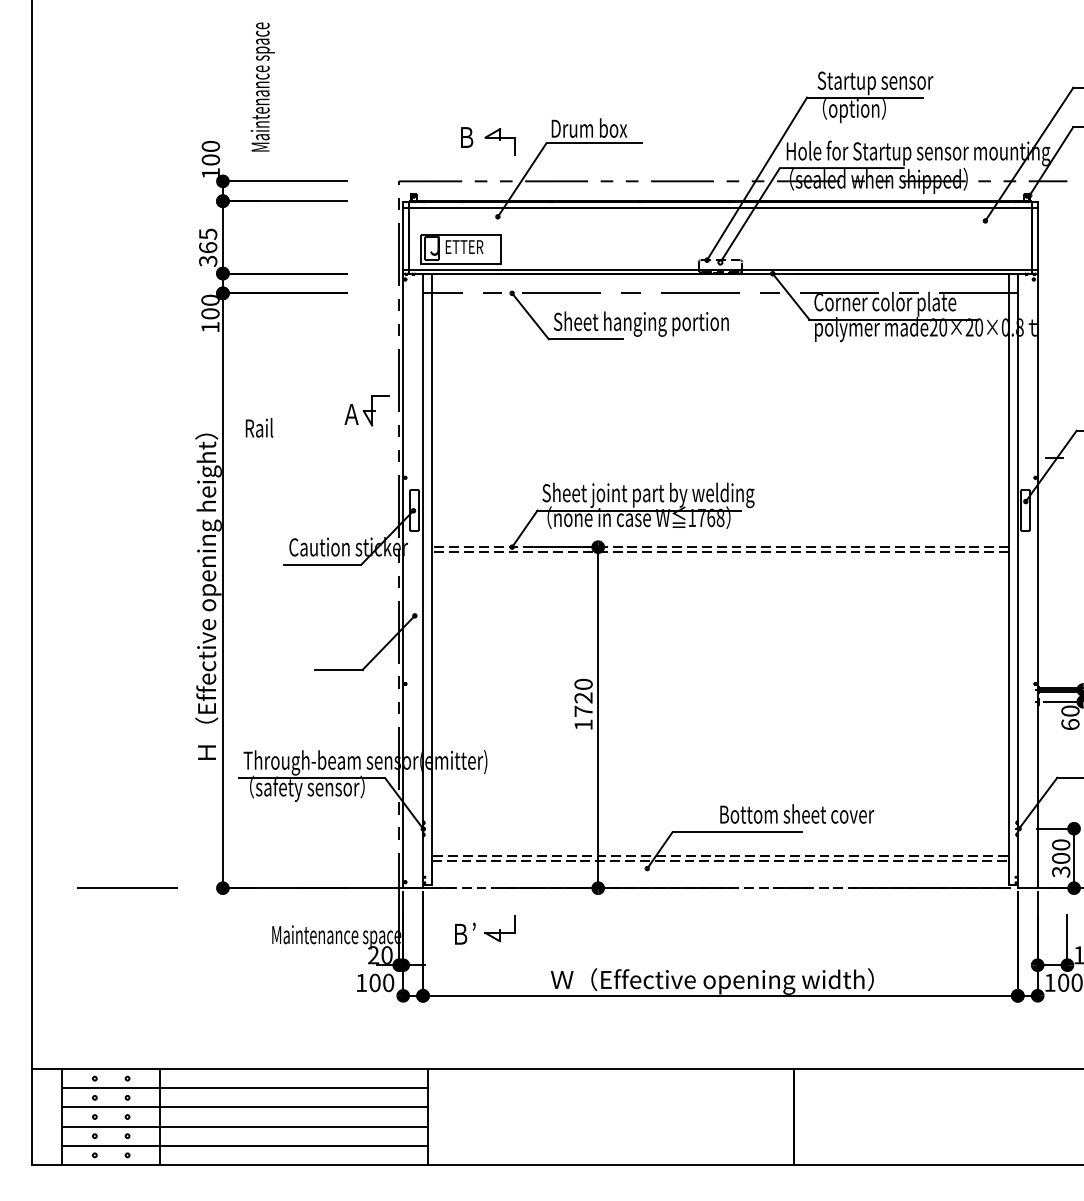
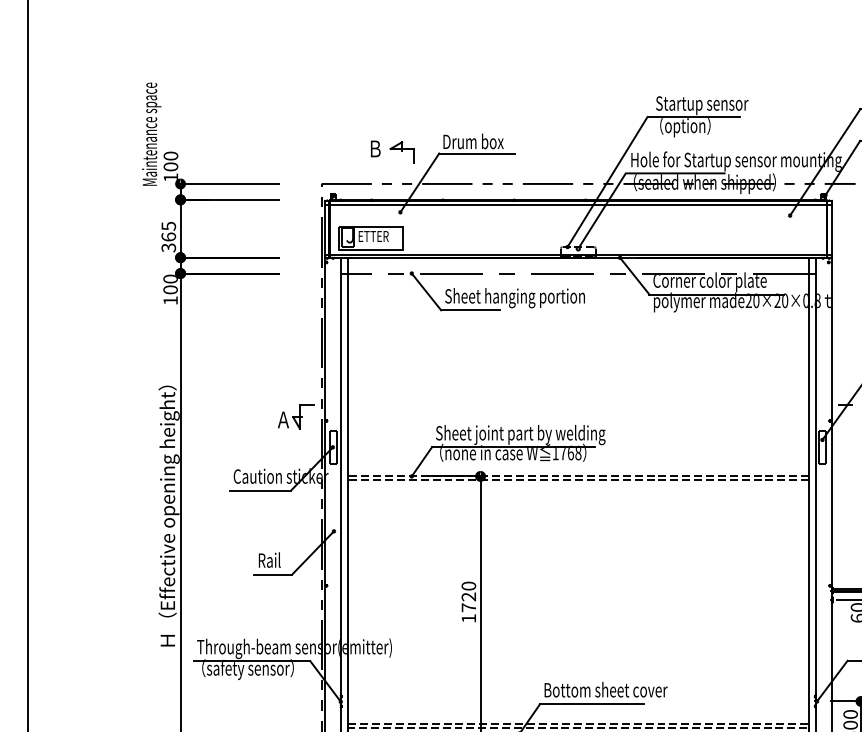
text: (262, 86) -> (151, 133), moved
part: (366, 410) -> (295, 416), moved
text: (259, 427) -> (269, 559), moved
text: (797, 813) -> (606, 689), moved

